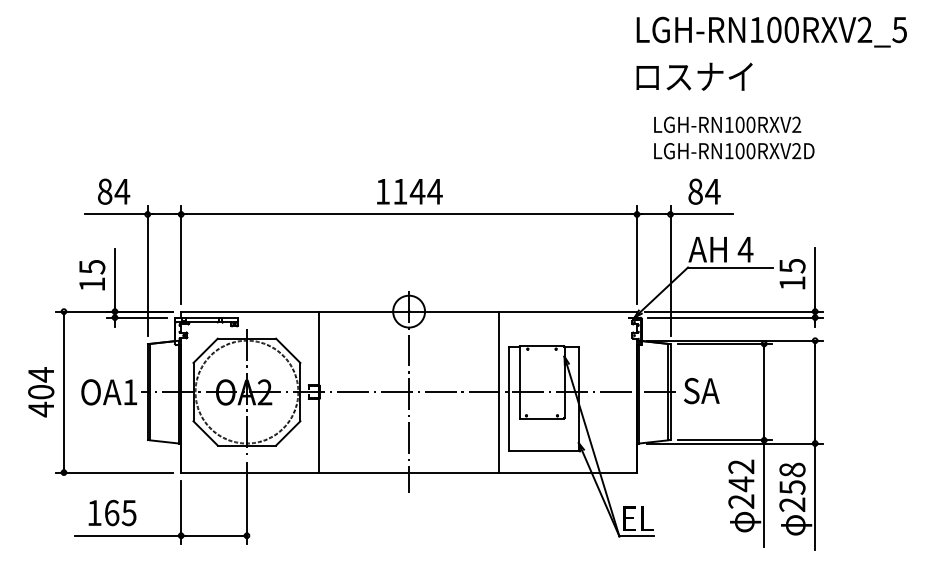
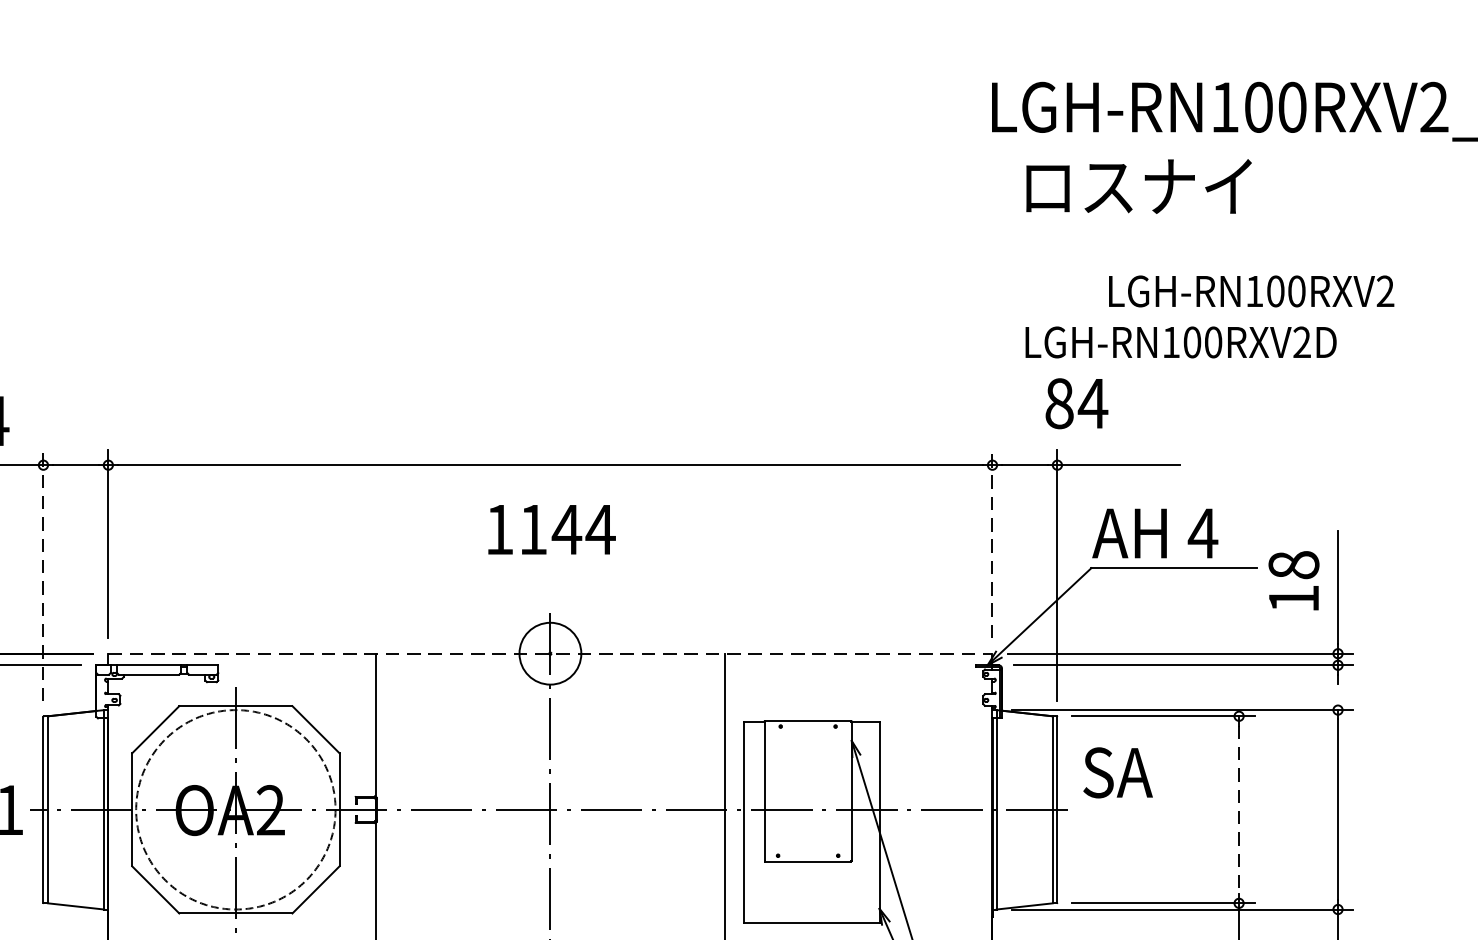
text: (694, 76) -> (1138, 186), moved
text: (727, 124) -> (1251, 290), moved
text: (409, 191) -> (551, 529), moved
text: (704, 191) -> (1076, 403), moved
line: (637, 255) -> (993, 544), solid -> dashed
text: (792, 265) -> (1293, 564), 15 -> 18
line: (147, 271) -> (43, 575), solid -> dashed
line: (409, 311) -> (551, 653), solid -> dashed
text: (701, 391) -> (1117, 773), moved
line: (764, 392) -> (1239, 810), solid -> dashed

